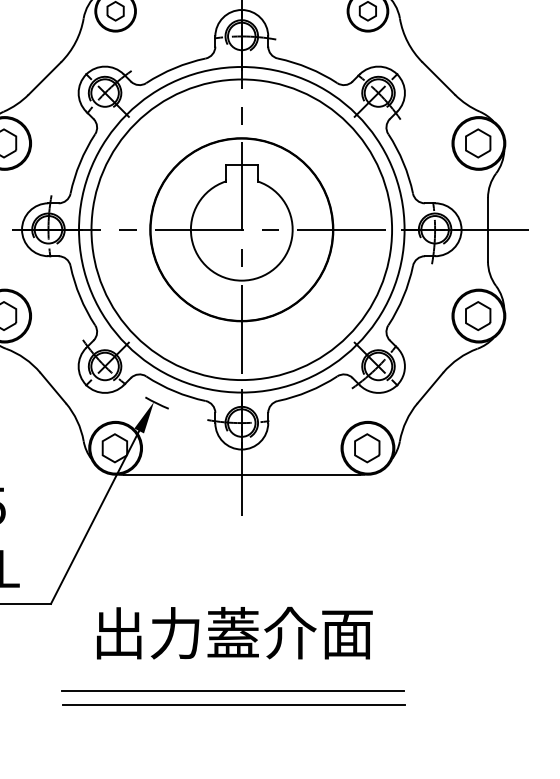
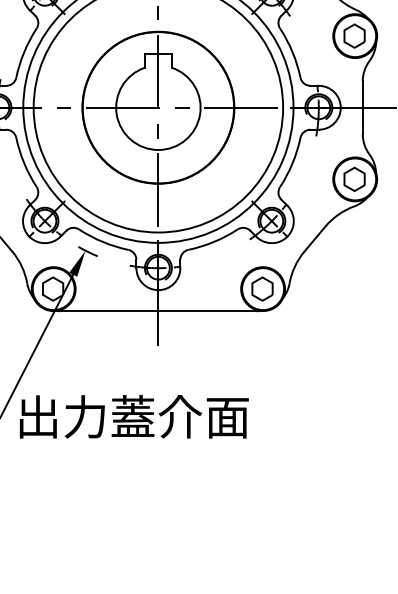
text: (234, 632) -> (134, 416), moved
line: (233, 690) -> (151, 490), removed
line: (233, 704) -> (151, 501), removed

